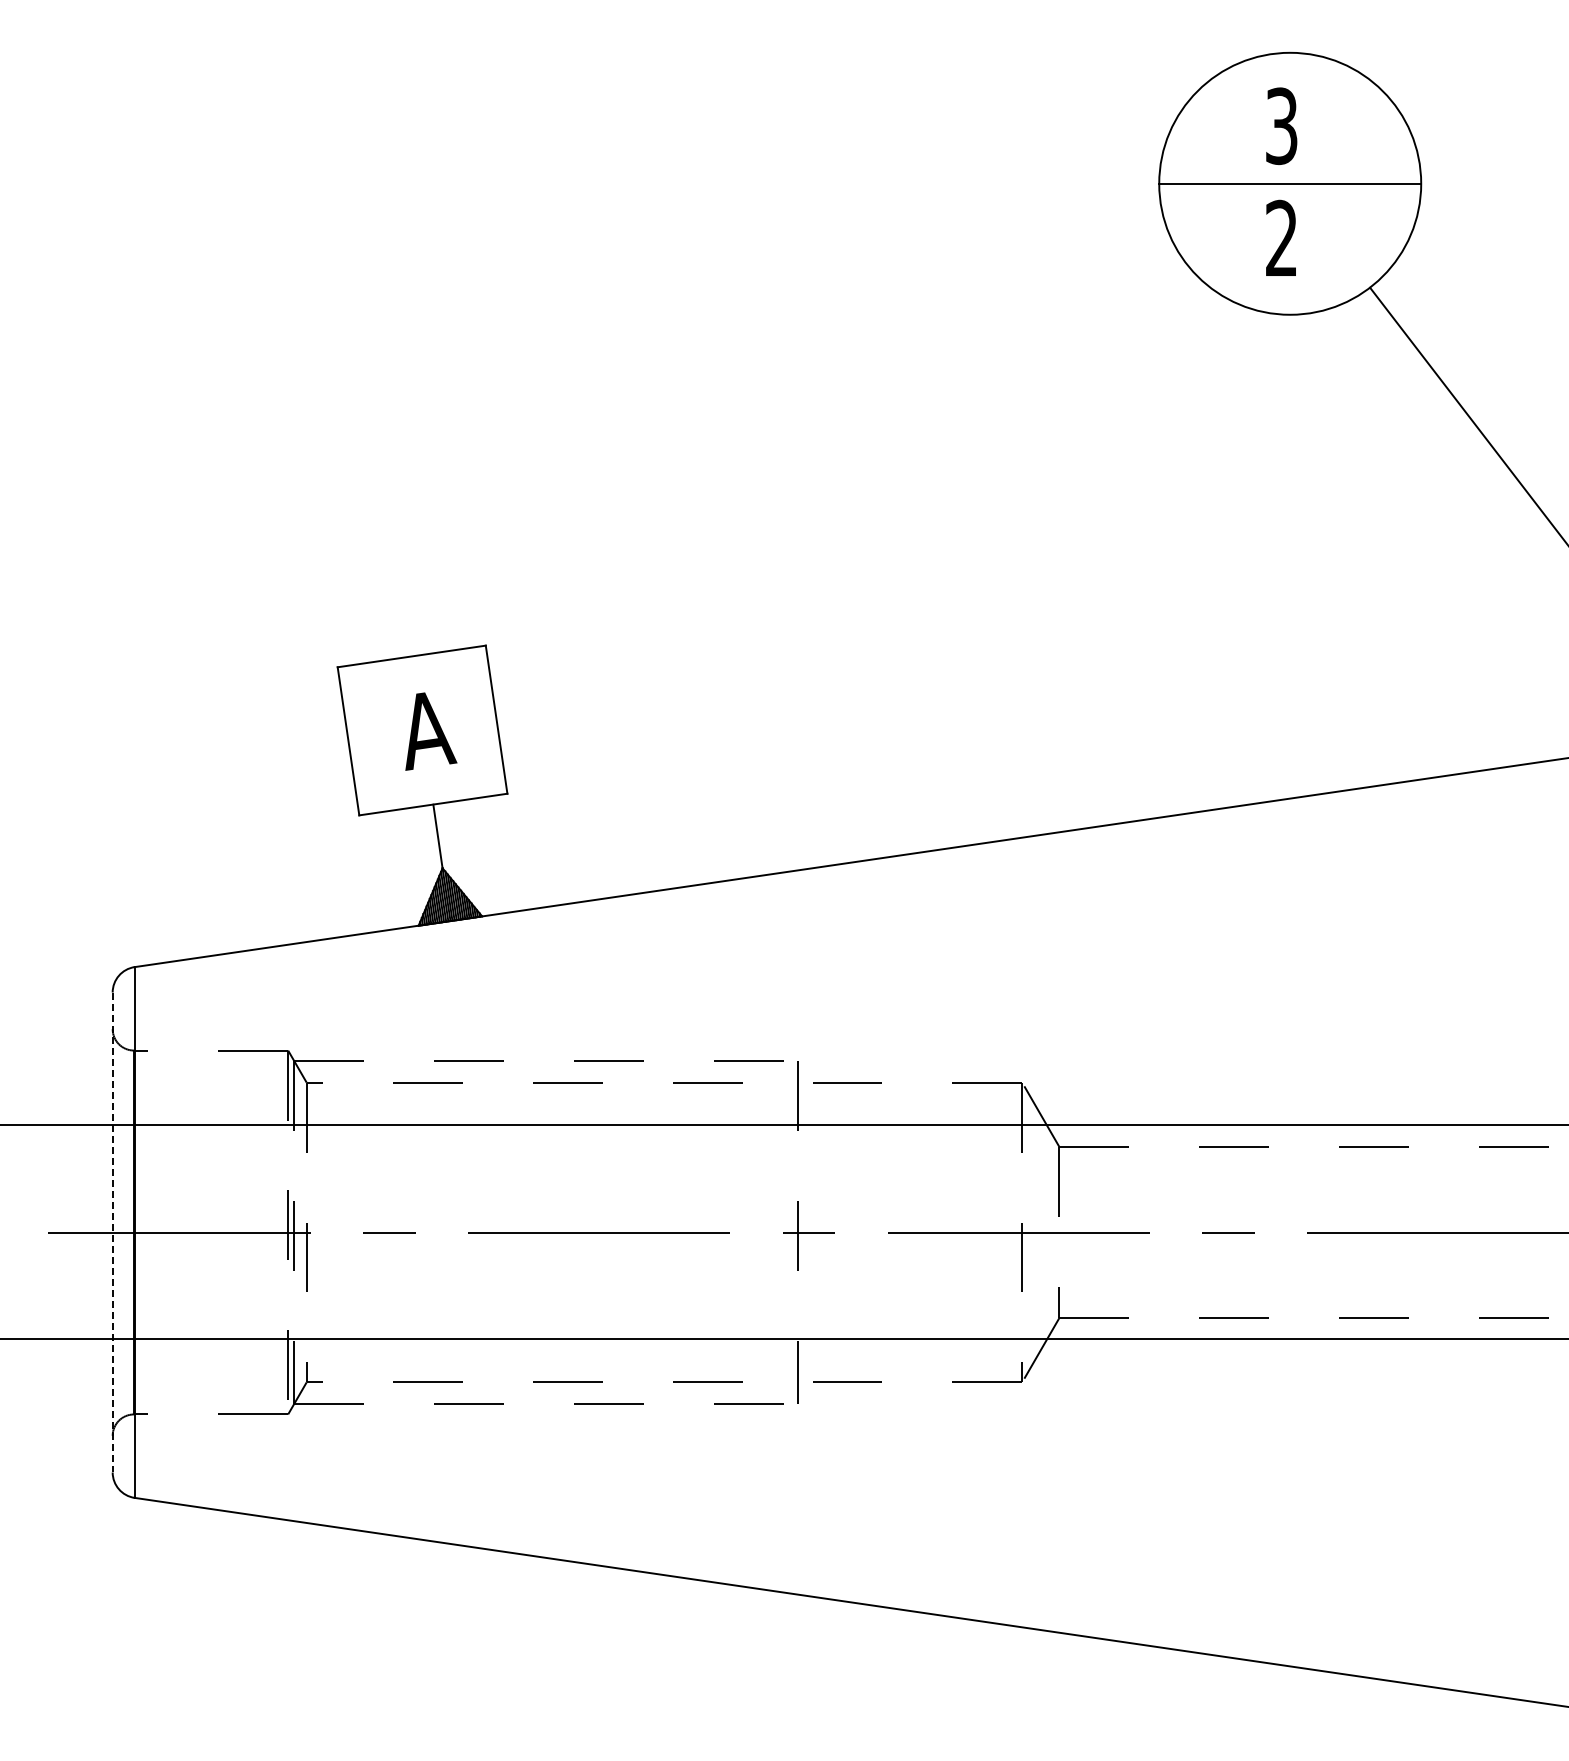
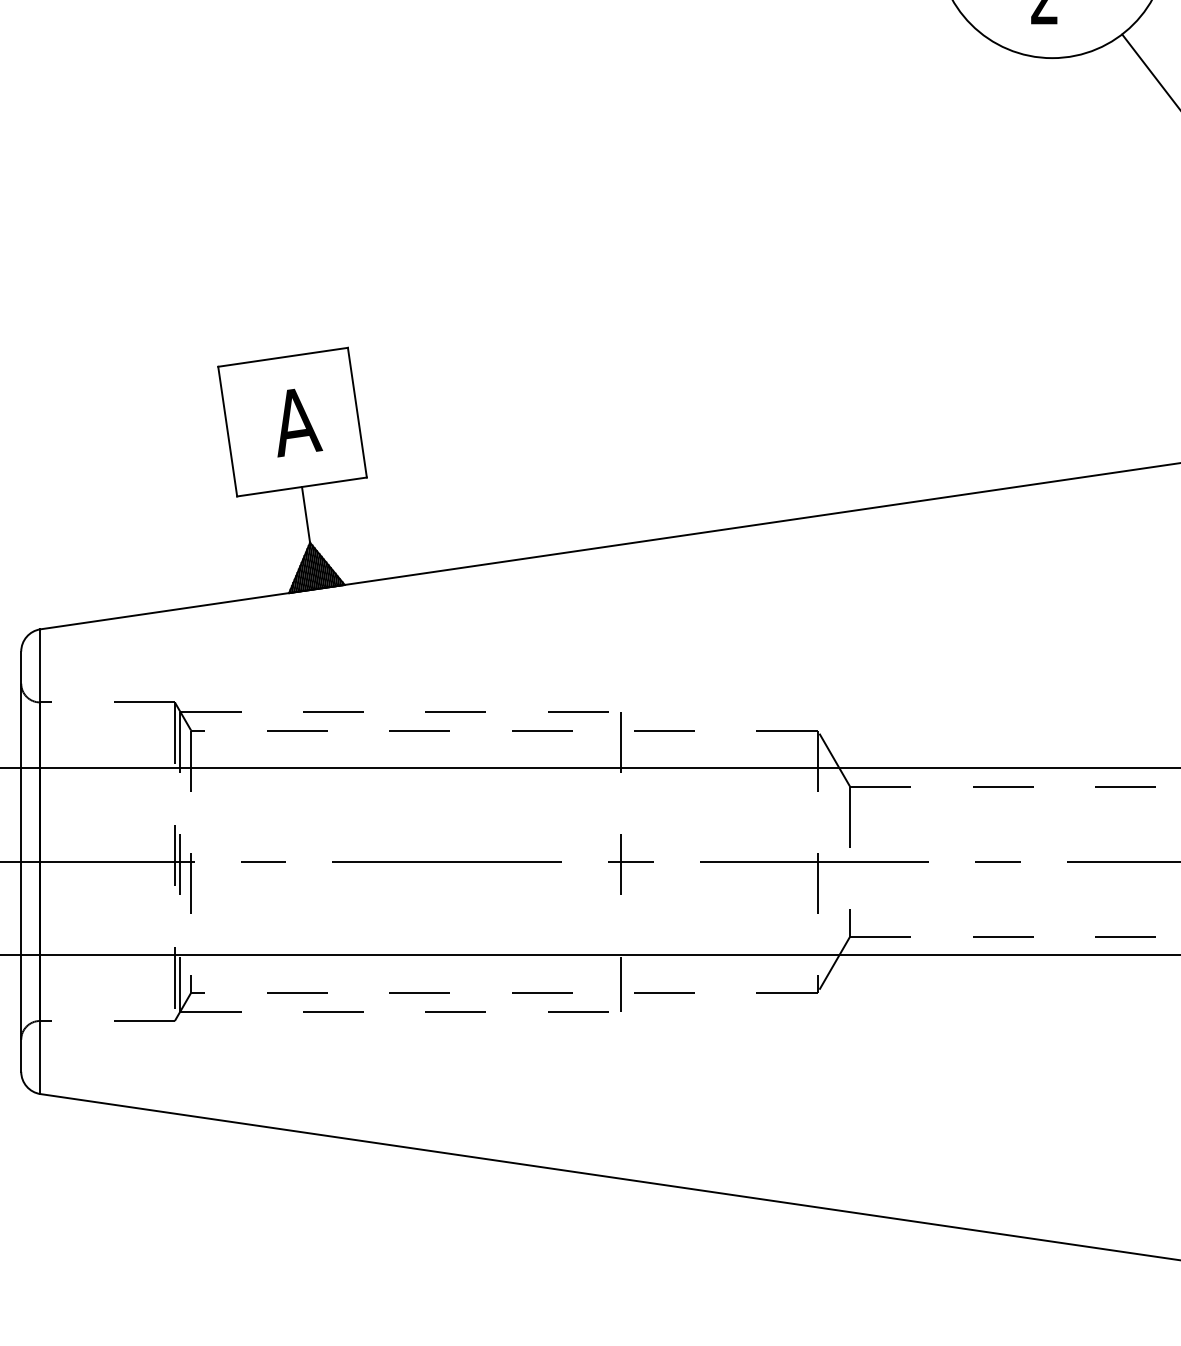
line: (112, 1232) -> (21, 861), dashed -> solid

